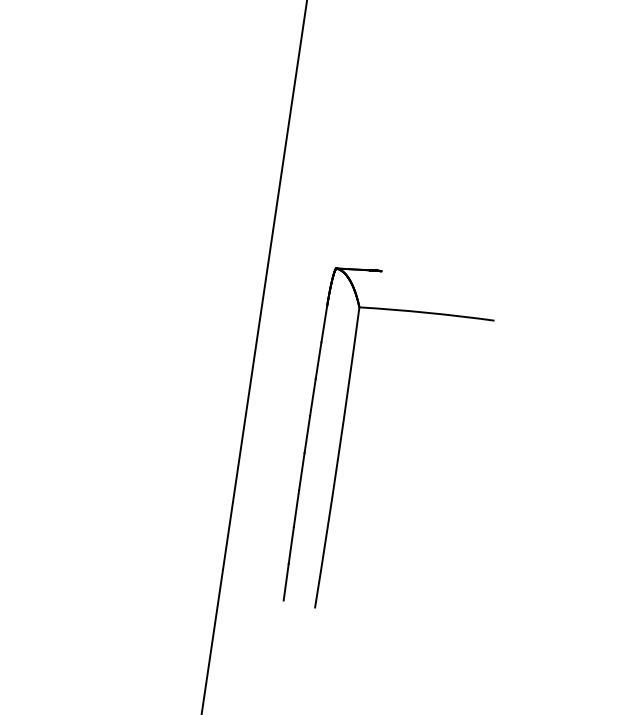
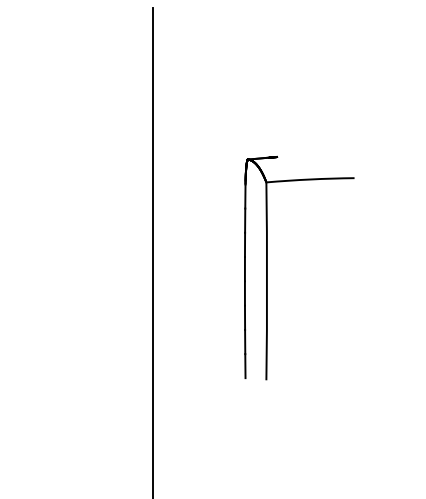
part: (341, 438) -> (267, 268), moved

